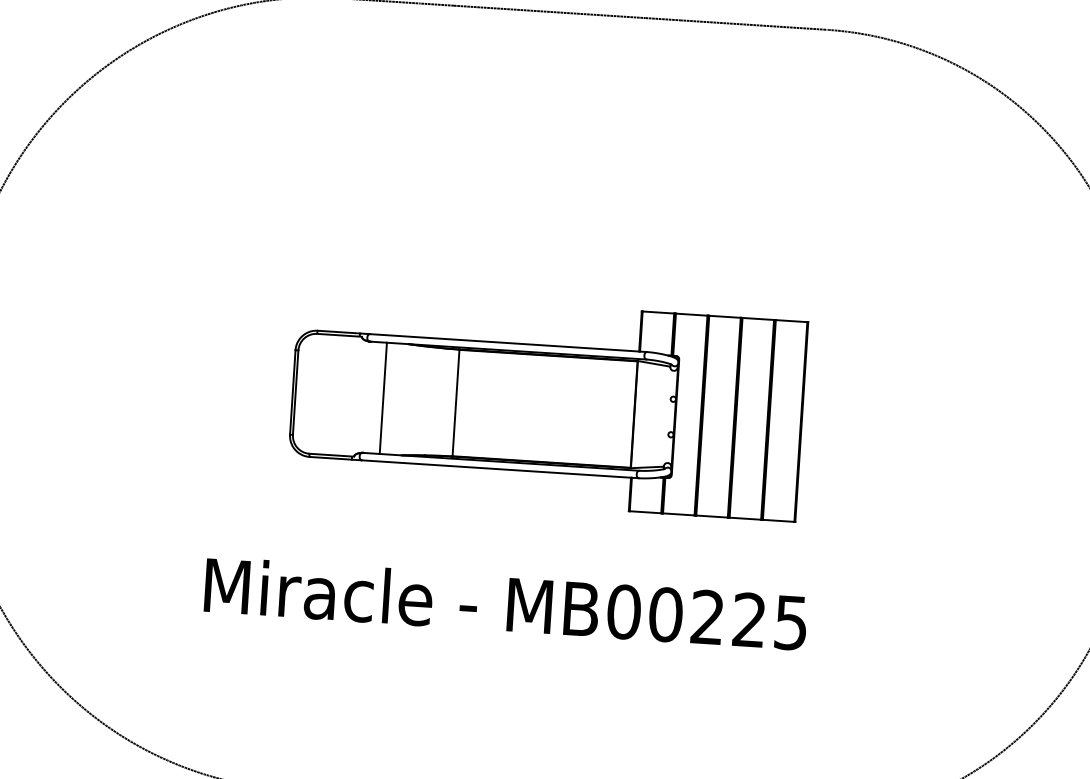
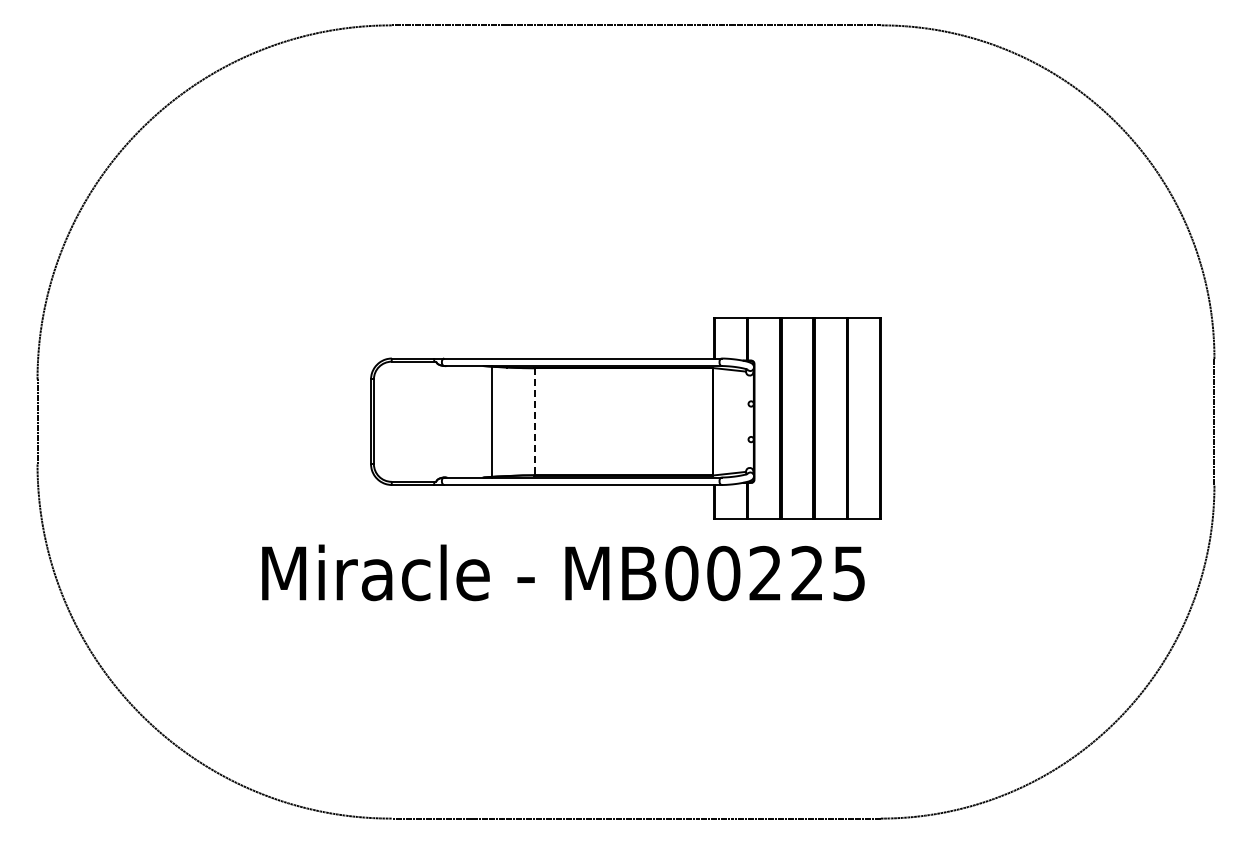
line: (383, 398) -> (491, 421), moved
line: (455, 403) -> (534, 422), solid -> dashed
text: (506, 603) -> (563, 572), moved

